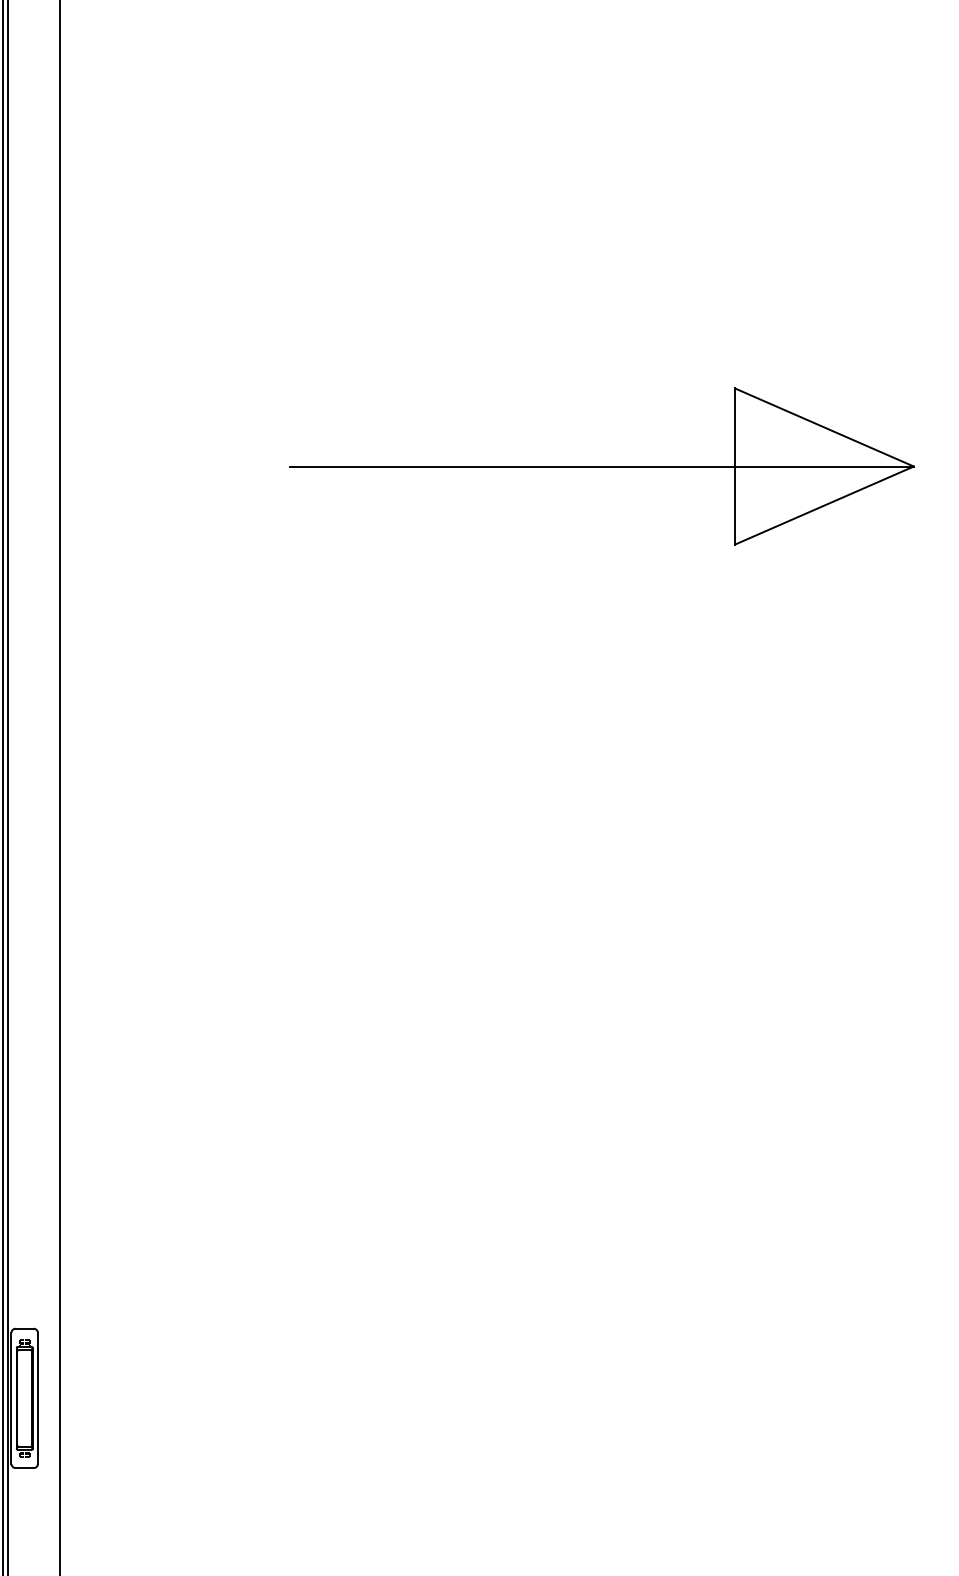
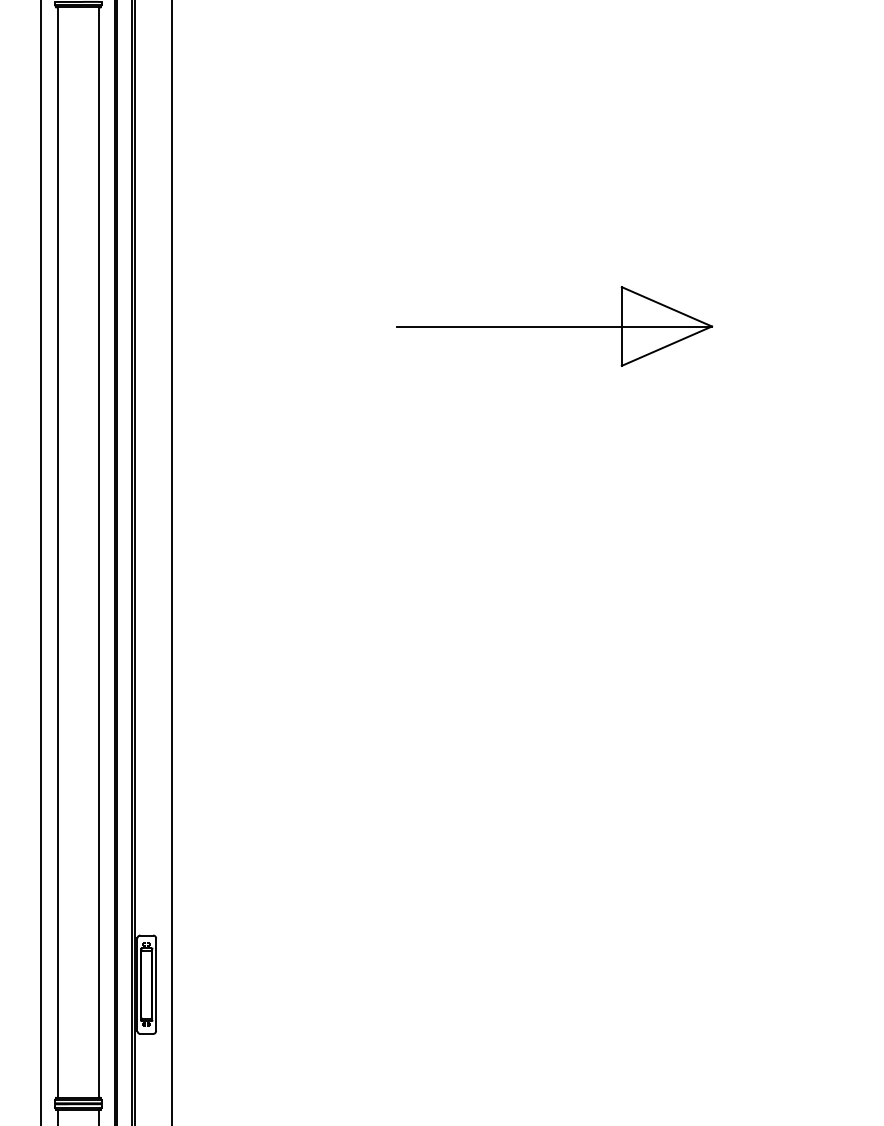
part: (601, 466) -> (554, 326), size x0.71

